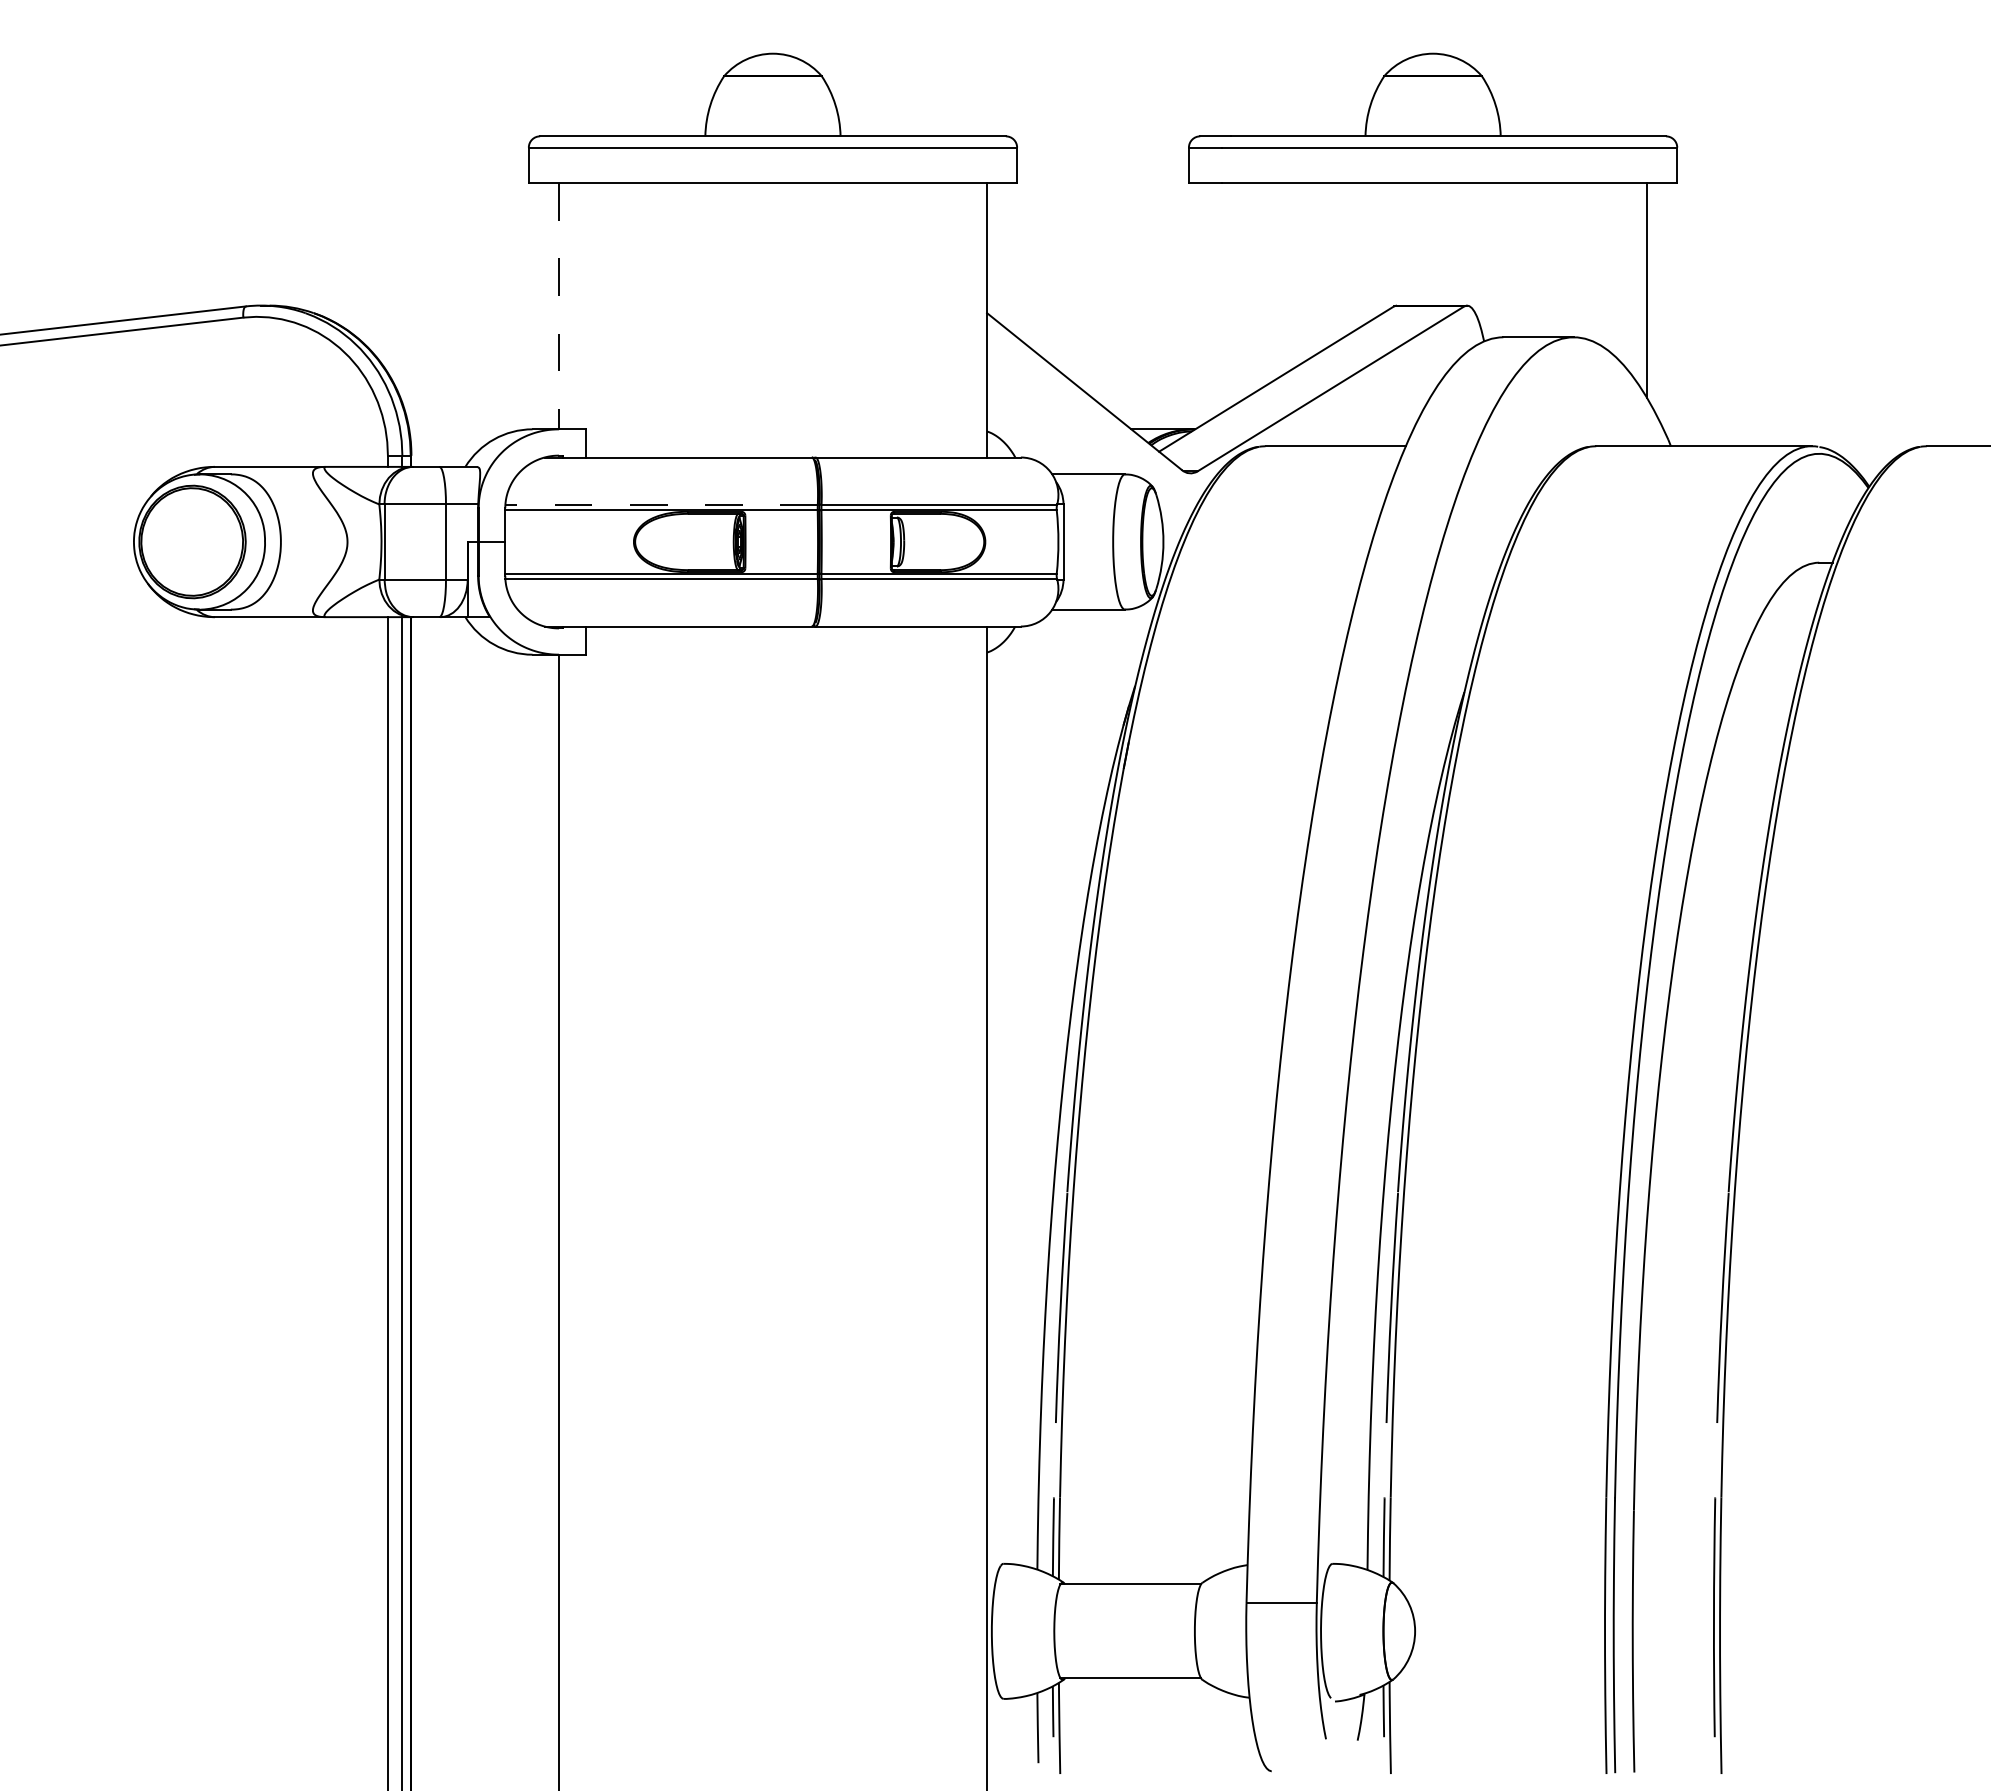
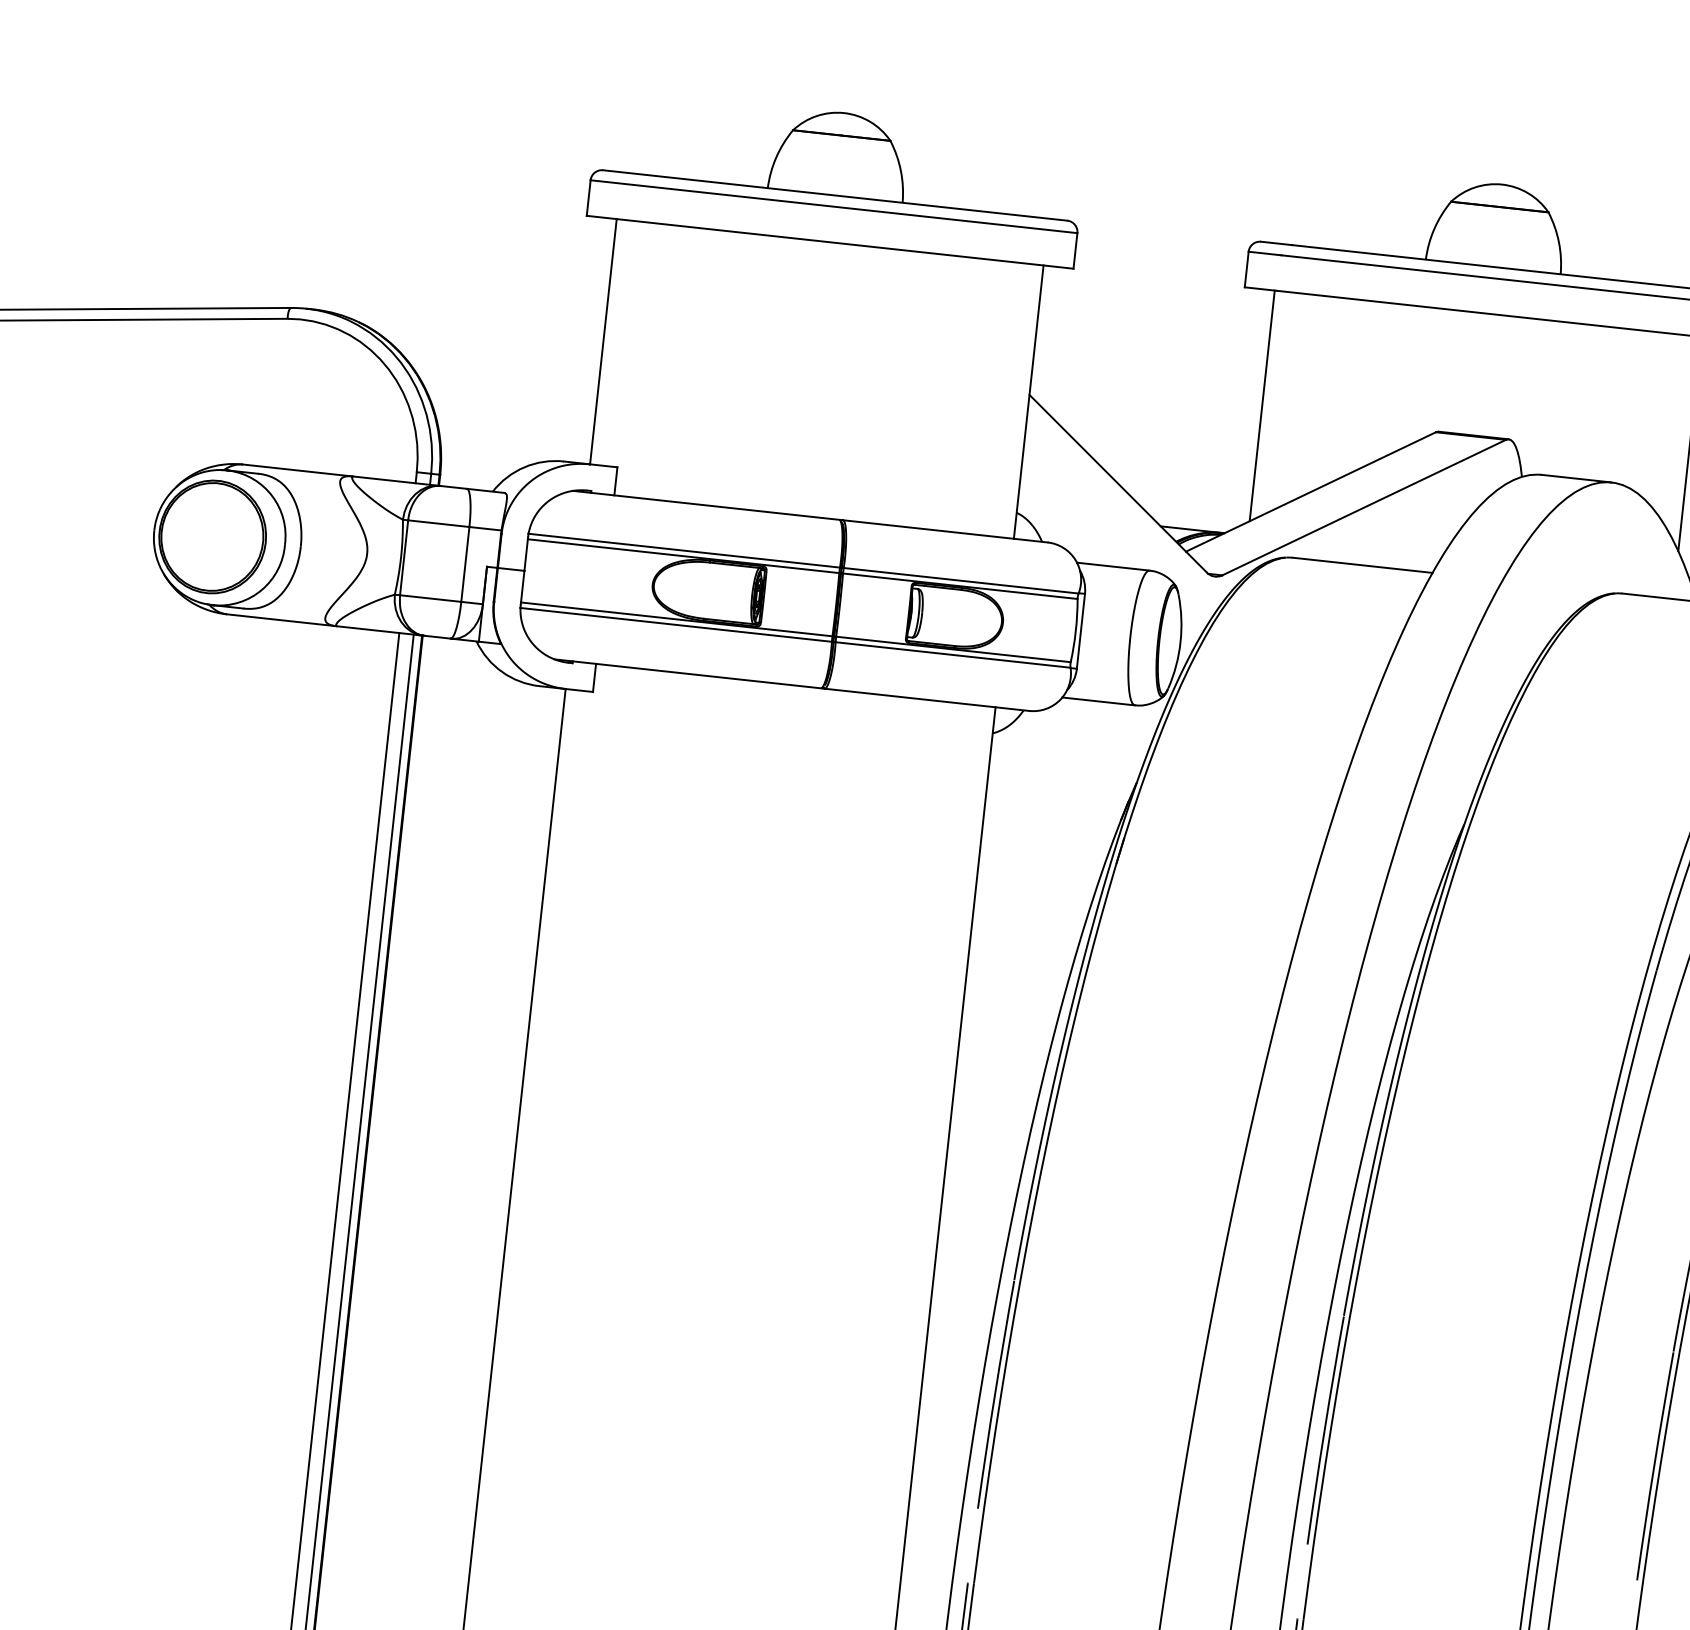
line: (1218, 298) -> (1261, 405), added
line: (558, 306) -> (603, 341), dashed -> solid
line: (660, 504) -> (683, 550), dashed -> solid

